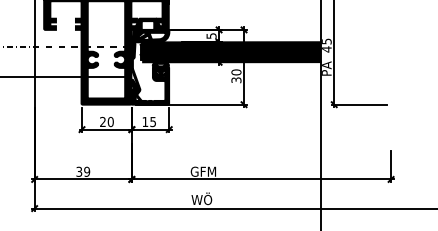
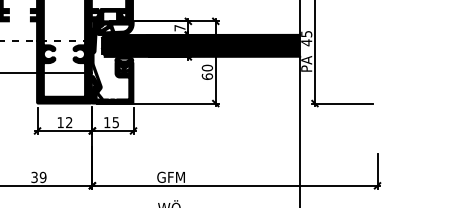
text: (211, 35) -> (179, 27), 5 -> 7
text: (236, 80) -> (207, 76), 30 -> 60
text: (106, 121) -> (64, 122), 20 -> 12

